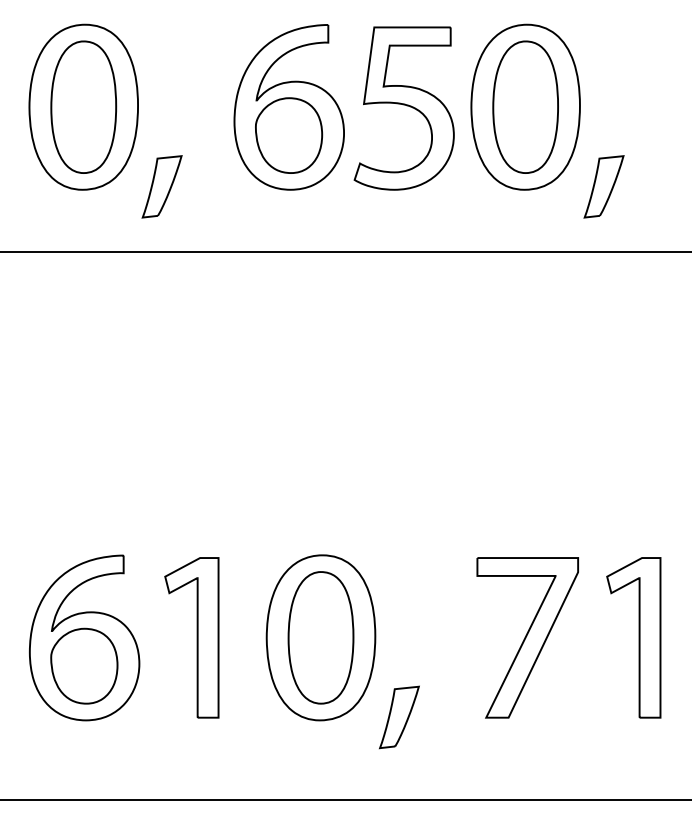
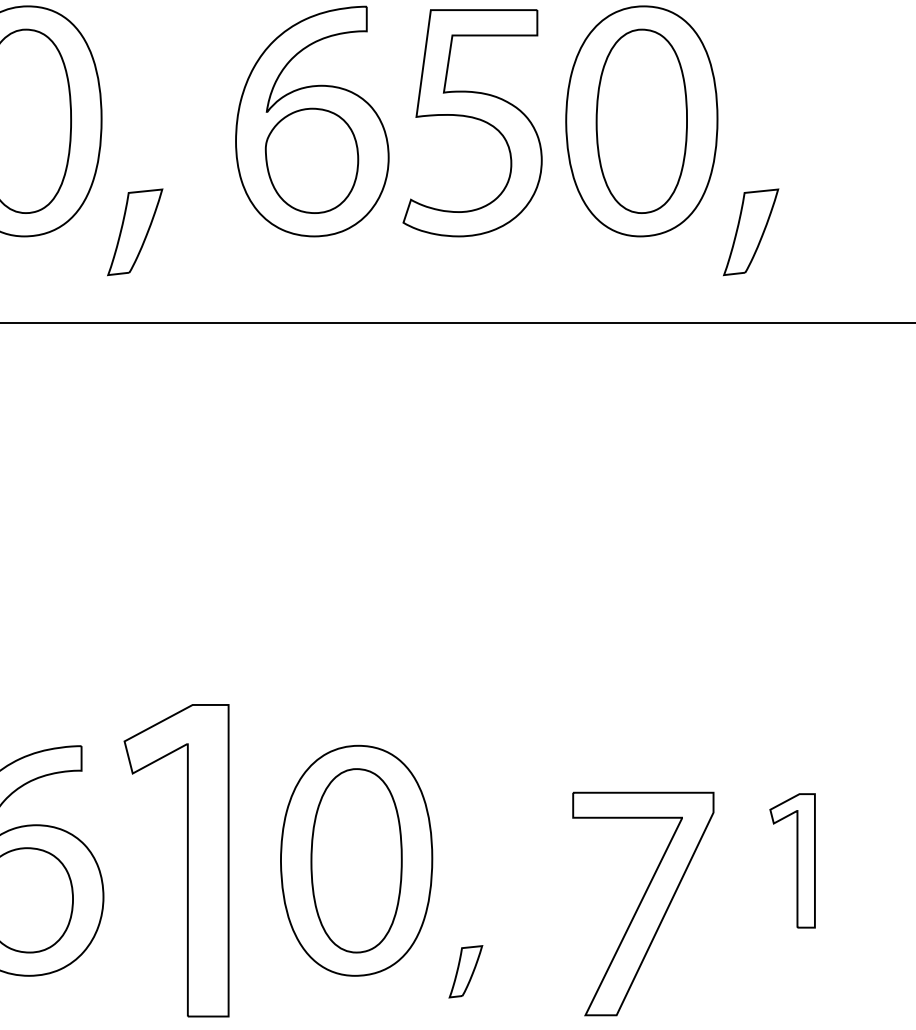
part: (191, 637) -> (176, 860), size x1.4
part: (527, 637) -> (642, 903), moved
part: (633, 637) -> (792, 860), size x0.6
part: (399, 717) -> (465, 971), size x0.6

